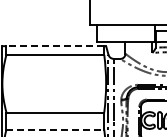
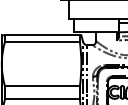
line: (55, 46) -> (42, 35), dashed -> solid
line: (55, 129) -> (42, 99), dashed -> solid

